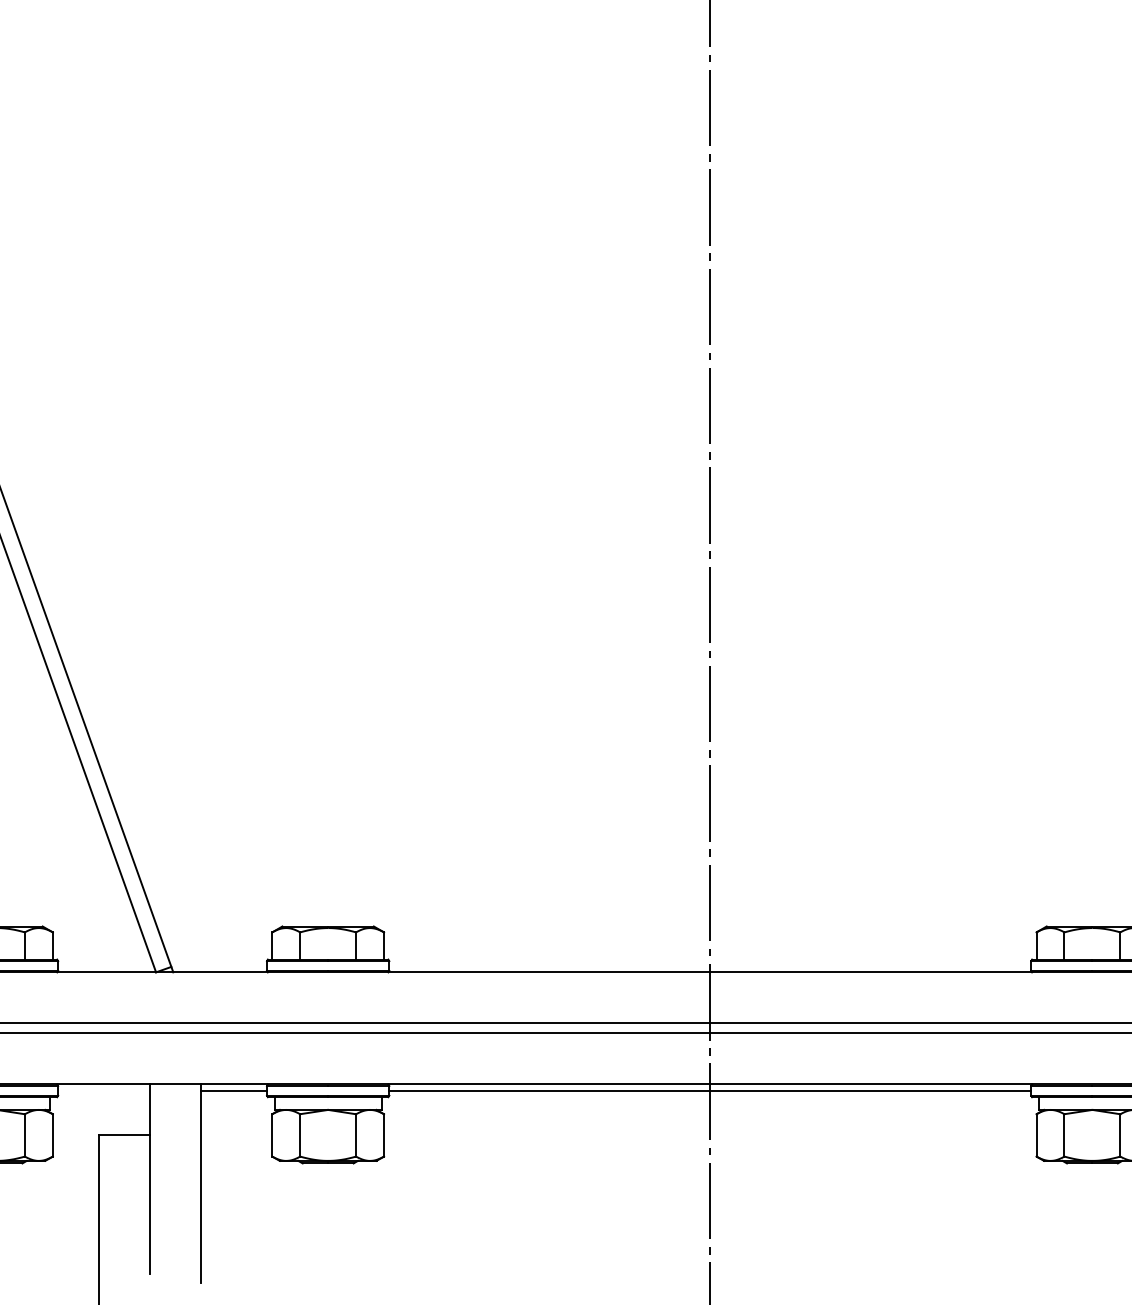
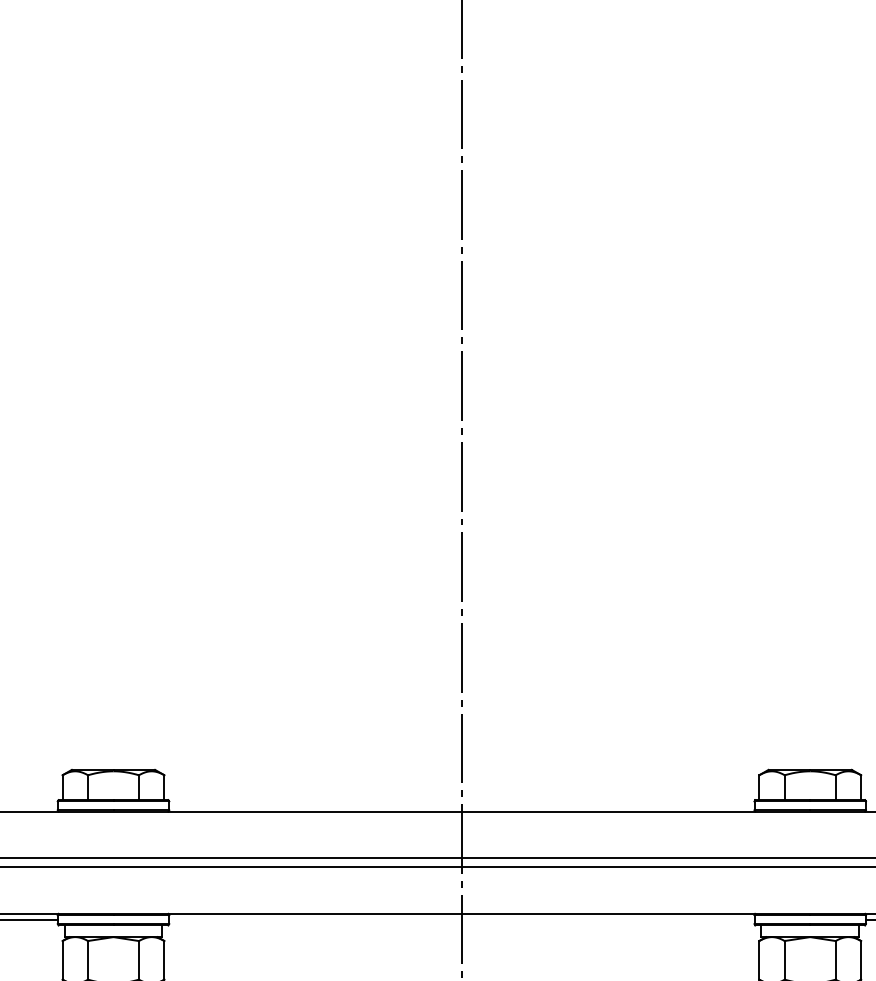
line: (710, 1090) -> (462, 919), removed

